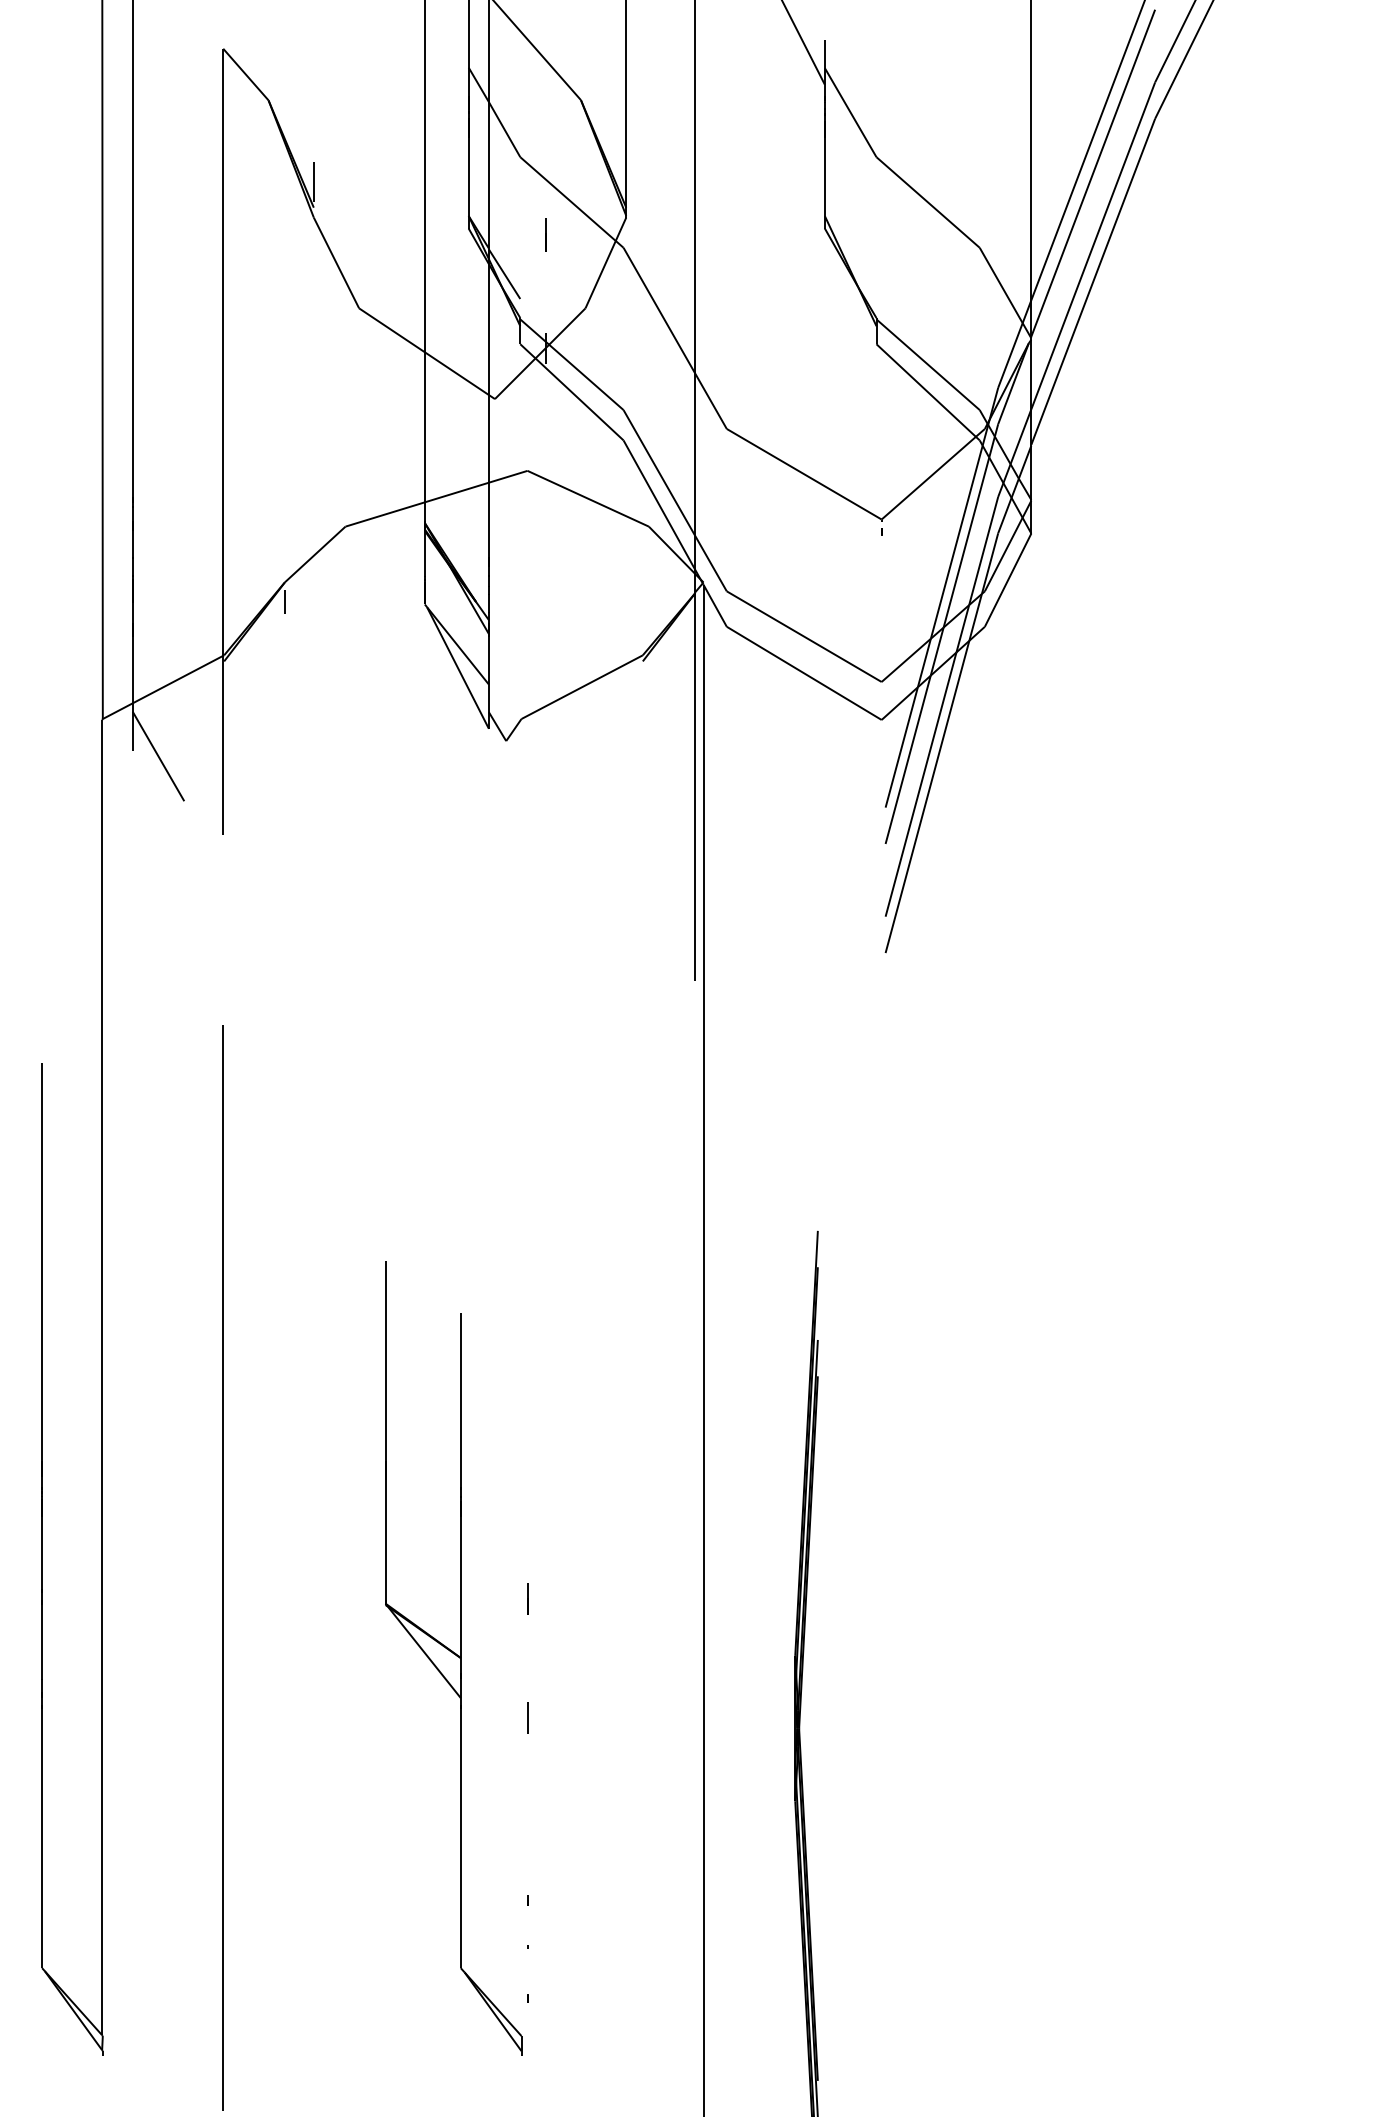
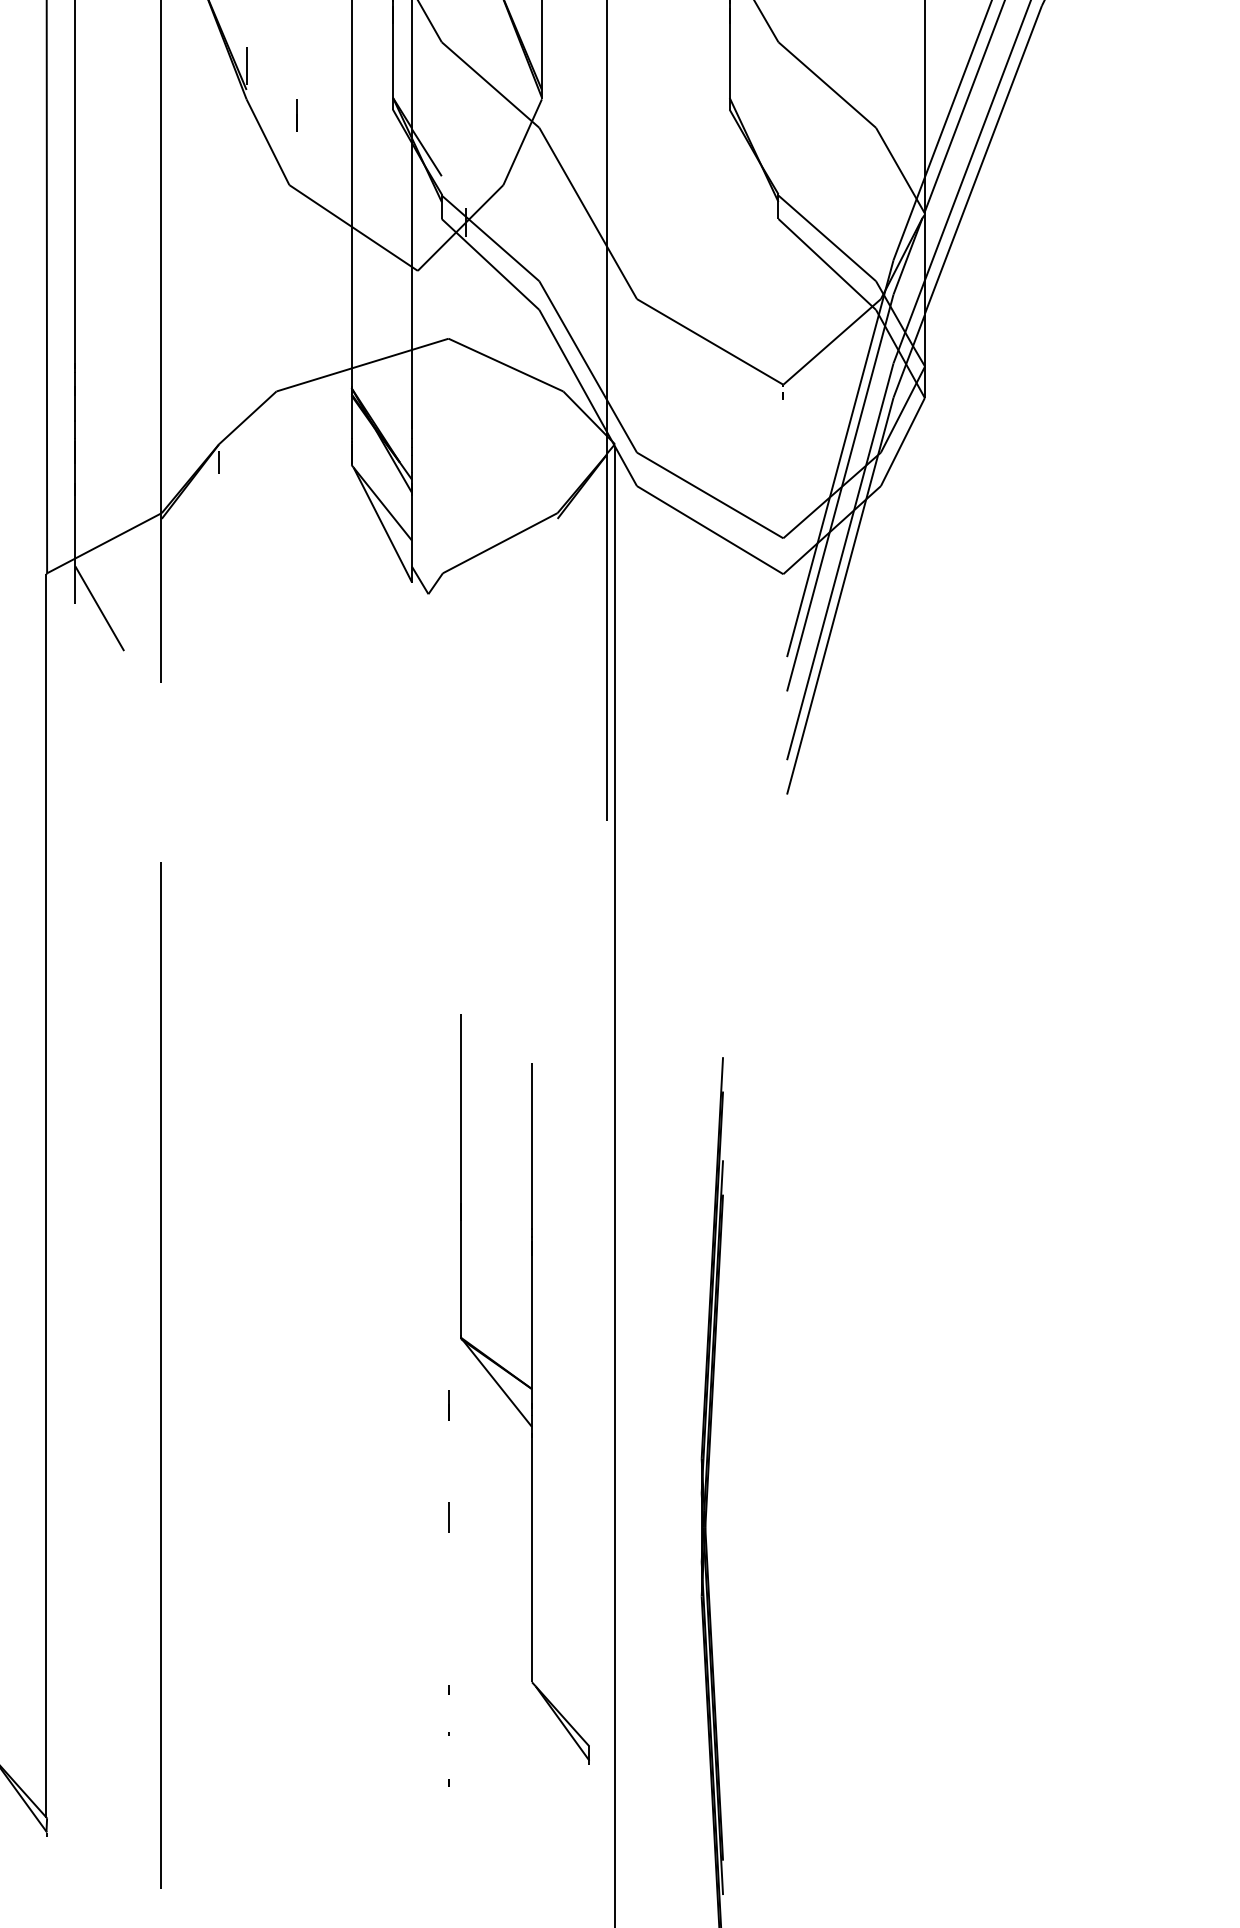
line: (545, 234) -> (296, 115), moved
part: (453, 1658) -> (525, 1389), moved

